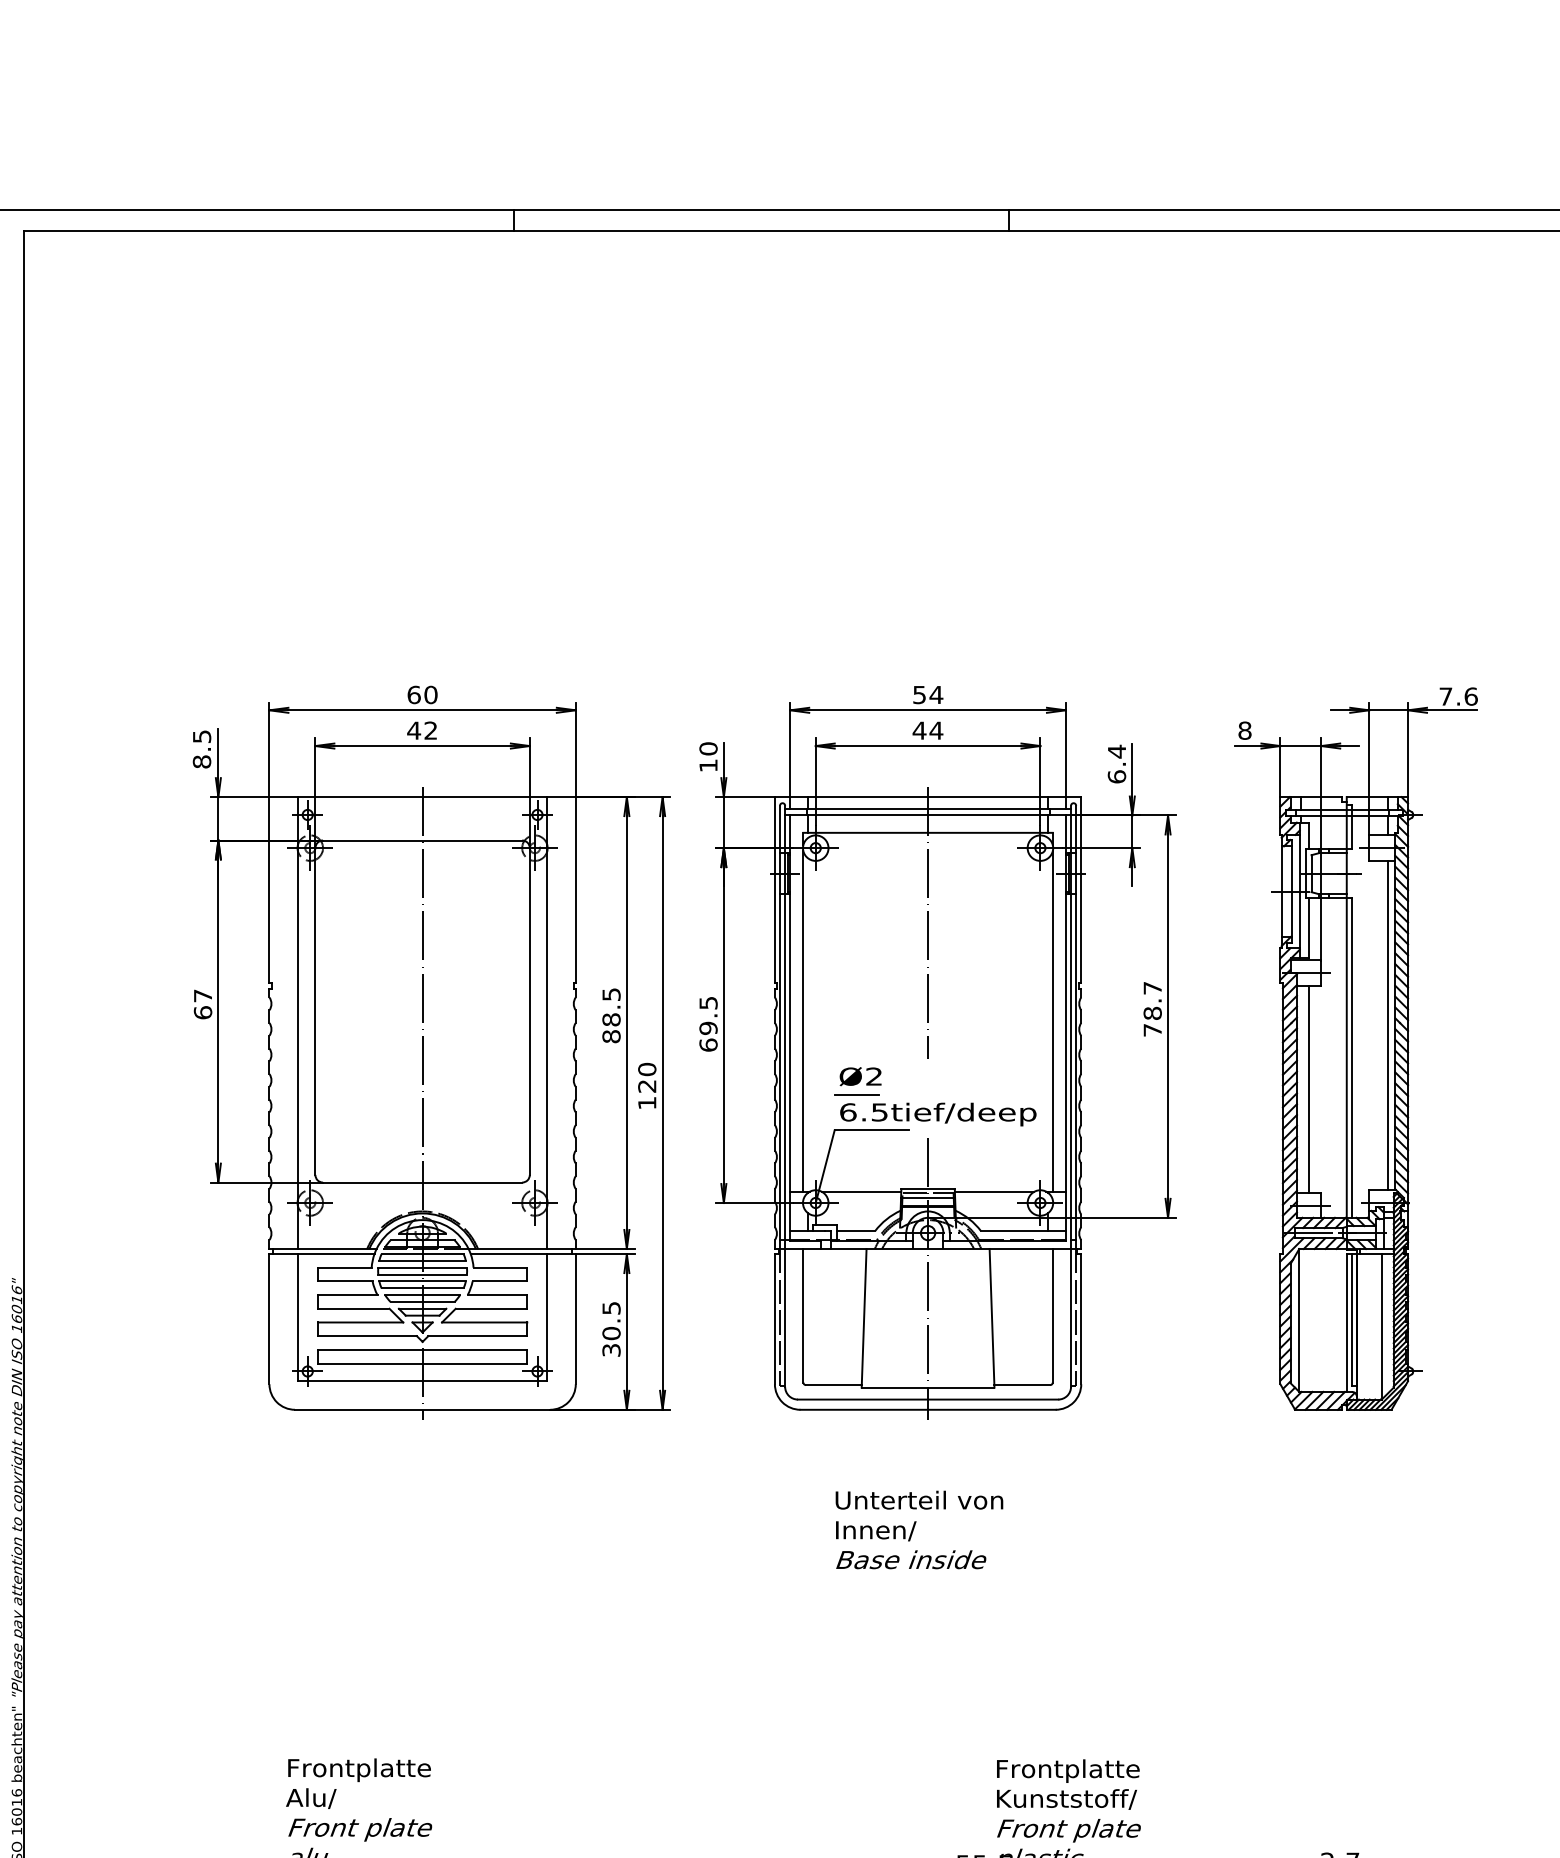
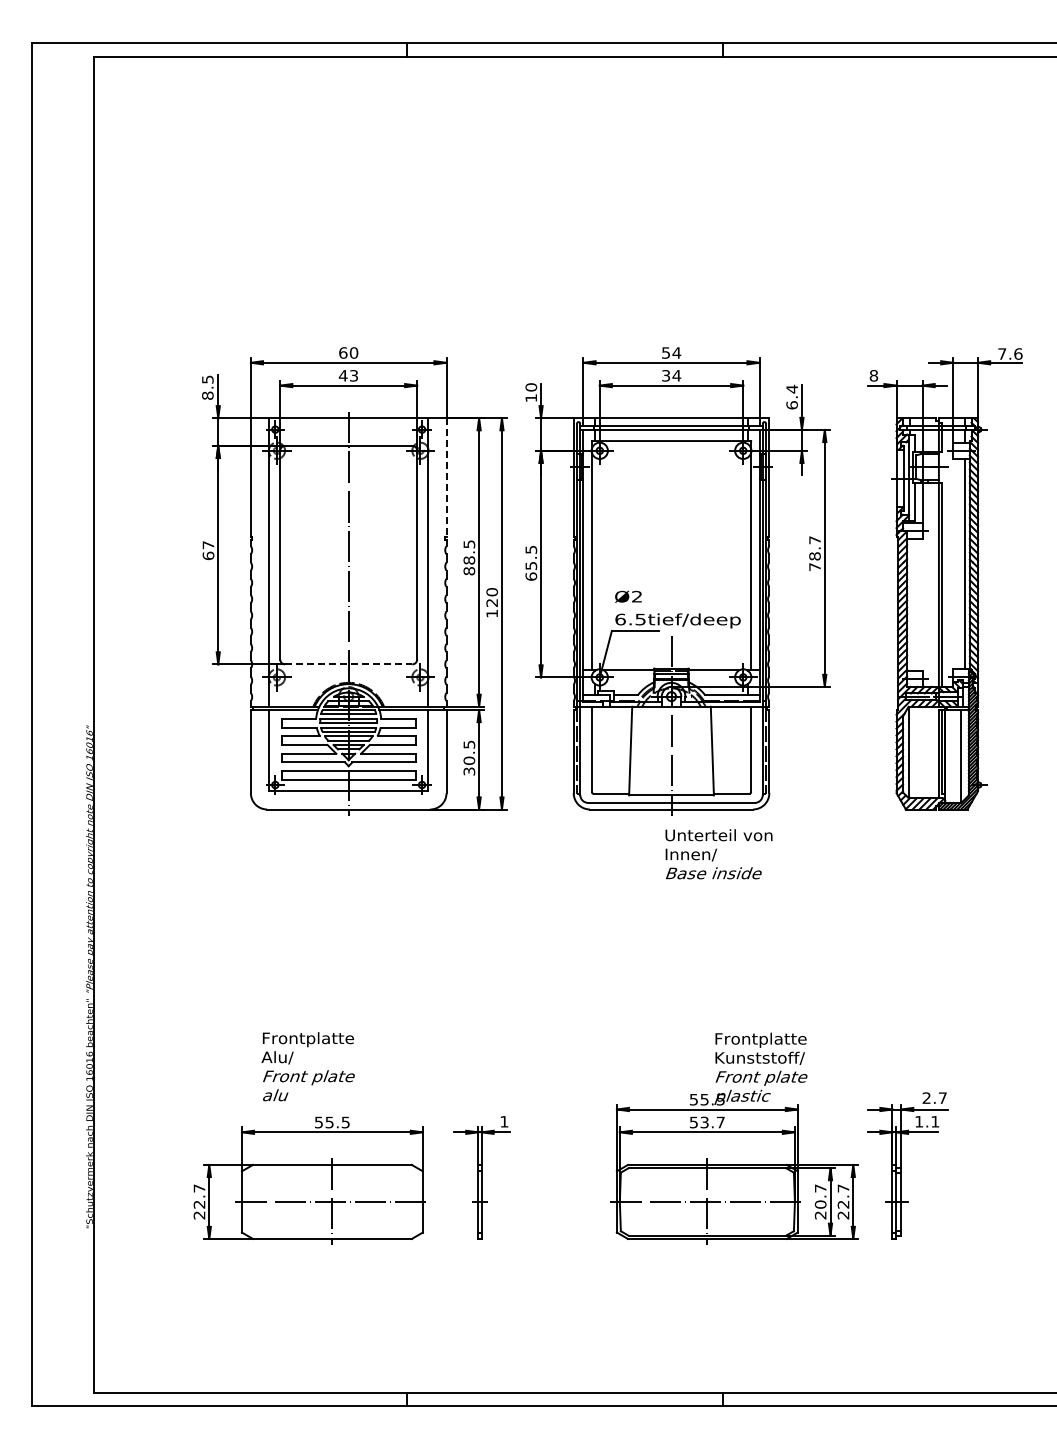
text: (430, 730) -> (353, 375), 42 -> 43
text: (918, 730) -> (665, 375), 44 -> 34
line: (575, 891) -> (446, 478), solid -> dashed
line: (928, 922) -> (671, 498), removed
text: (707, 1027) -> (530, 565), 69.5 -> 65.5
line: (1308, 1088) -> (914, 604), removed
line: (856, 1095) -> (625, 608), removed
line: (422, 1182) -> (348, 664), solid -> dashed
text: (918, 1530) -> (718, 854), moved

